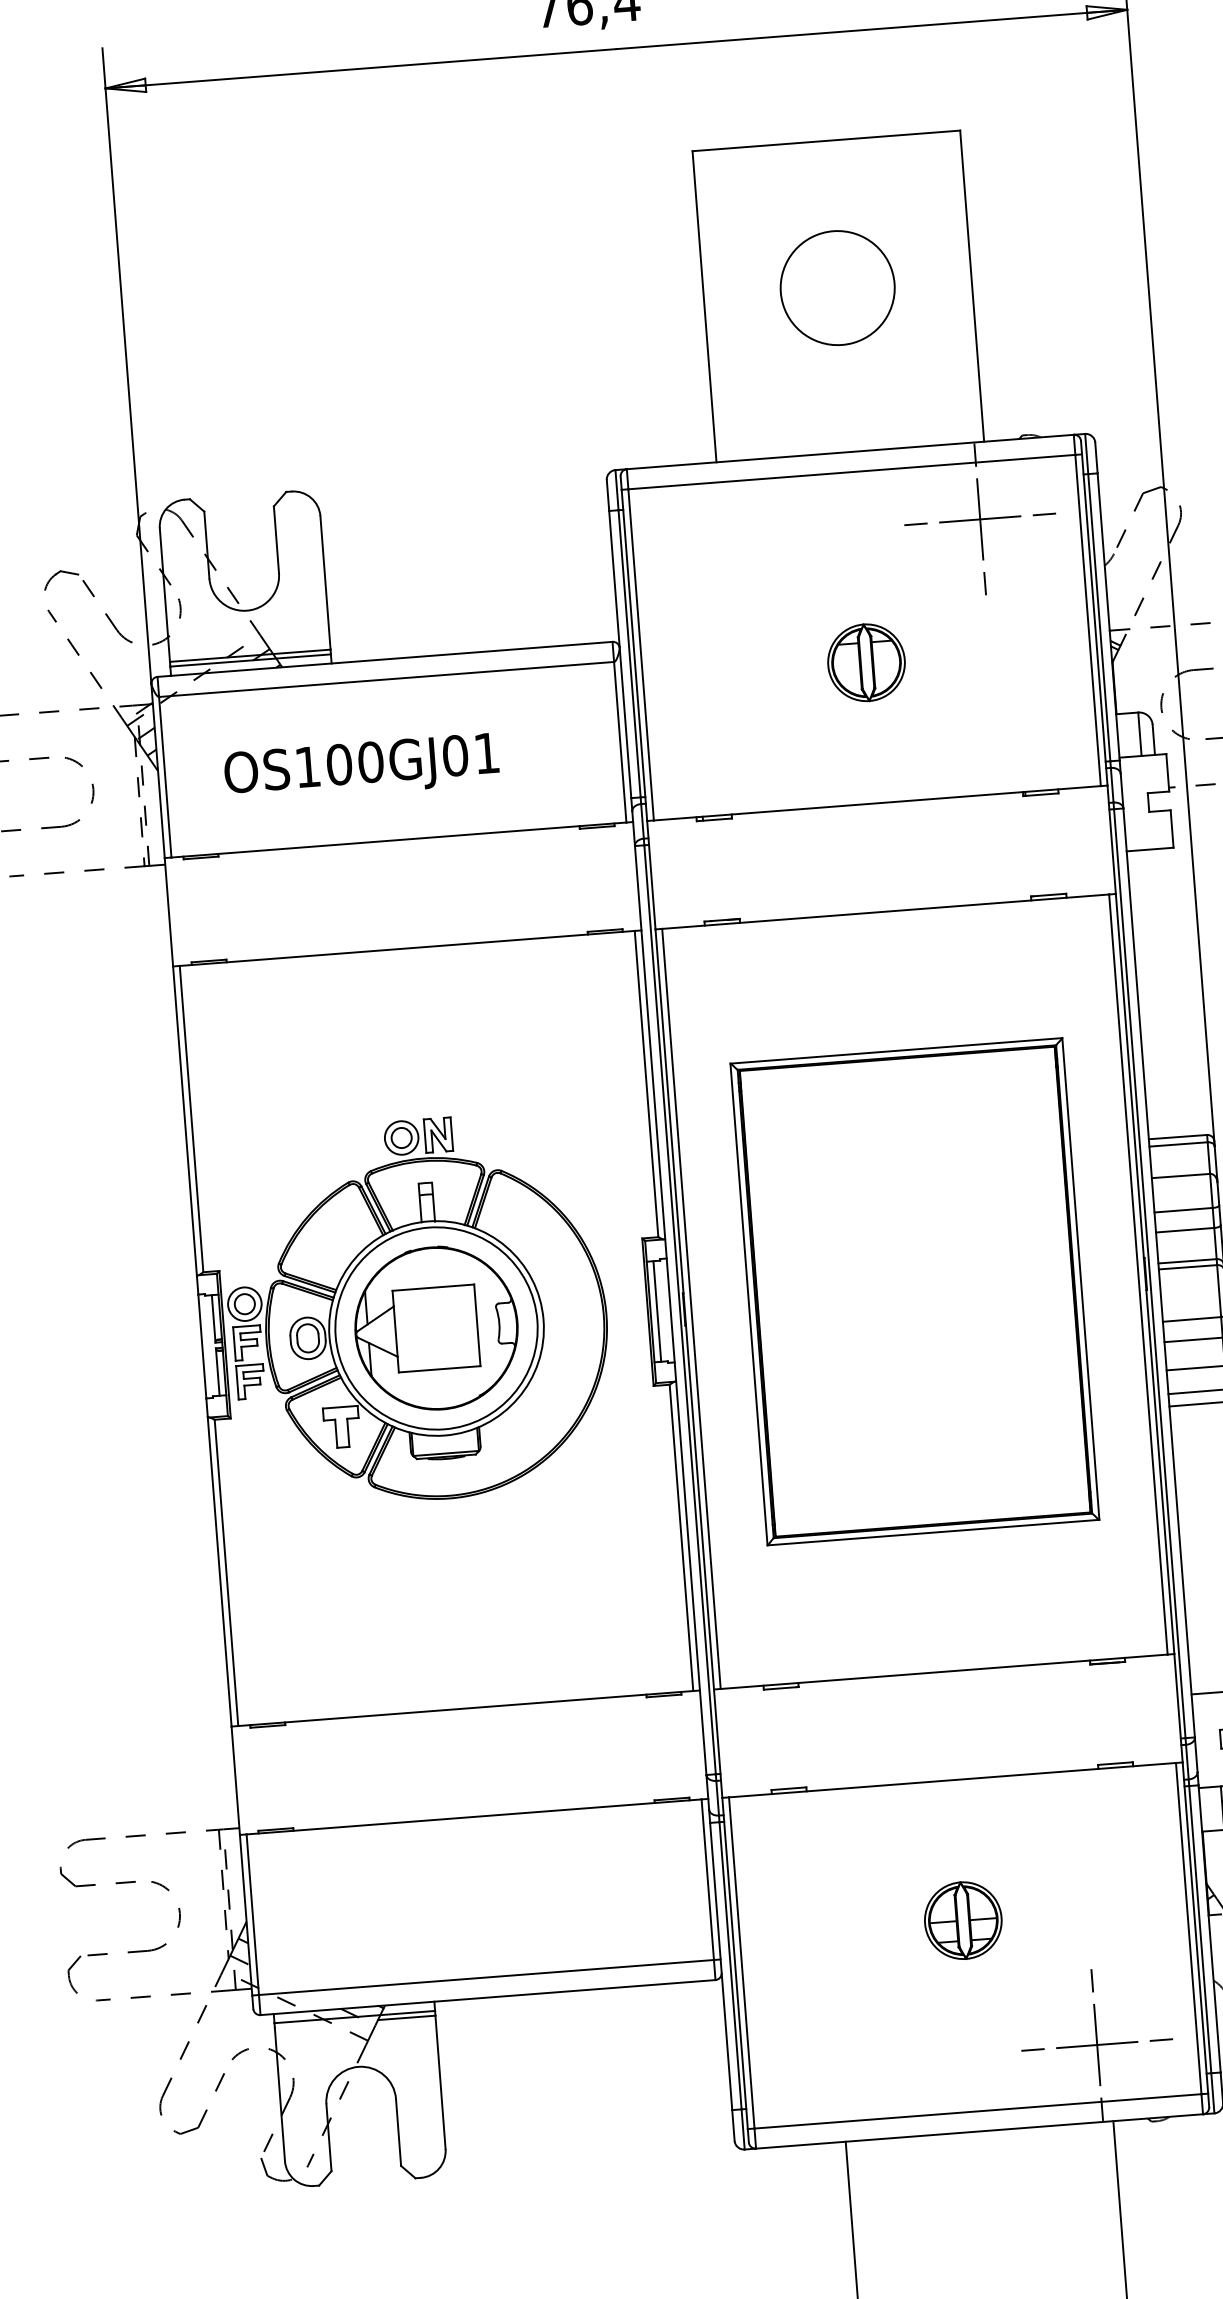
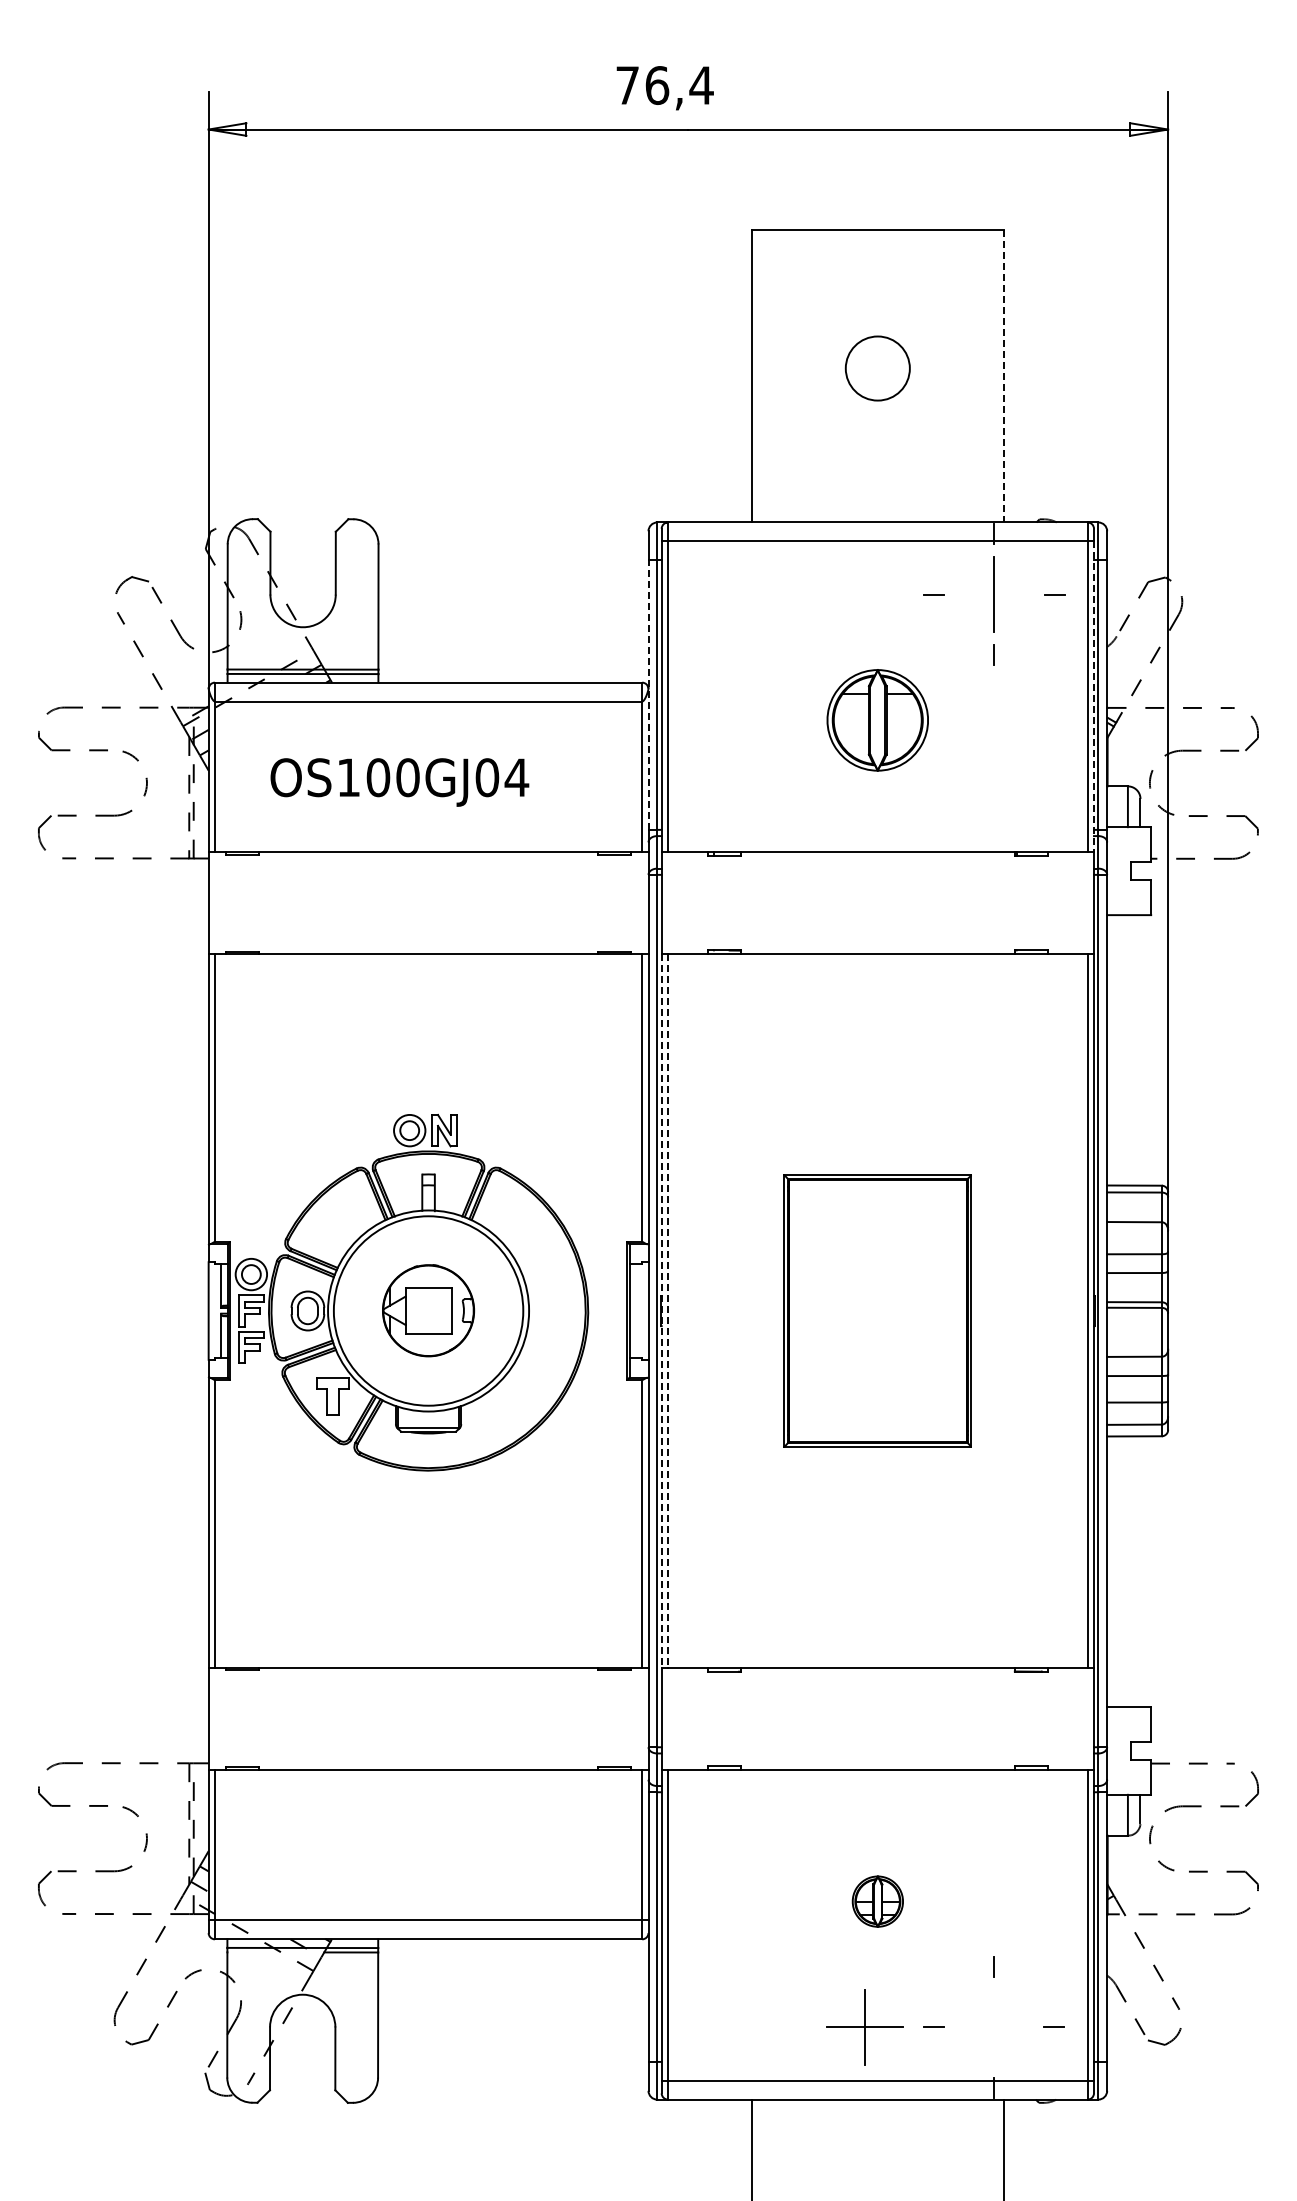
line: (972, 286) -> (1003, 376), solid -> dashed
circle: (837, 288) -> (877, 368), size x0.6
line: (979, 519) -> (993, 594), removed
line: (1094, 619) -> (1093, 696), solid -> dashed
line: (620, 655) -> (648, 695), solid -> dashed
part: (866, 662) -> (877, 720), size x1.4
text: (486, 753) -> (516, 777), OS100GJ01 -> OS100GJ04
part: (914, 1291) -> (877, 1310), size x0.6
line: (684, 1309) -> (661, 1311), solid -> dashed
line: (690, 1309) -> (667, 1311), solid -> dashed
line: (656, 1311) -> (635, 1310), removed
part: (436, 1327) -> (428, 1310), size x0.6
part: (962, 1920) -> (877, 1901), size x0.7
part: (1096, 2045) -> (864, 2027), moved

